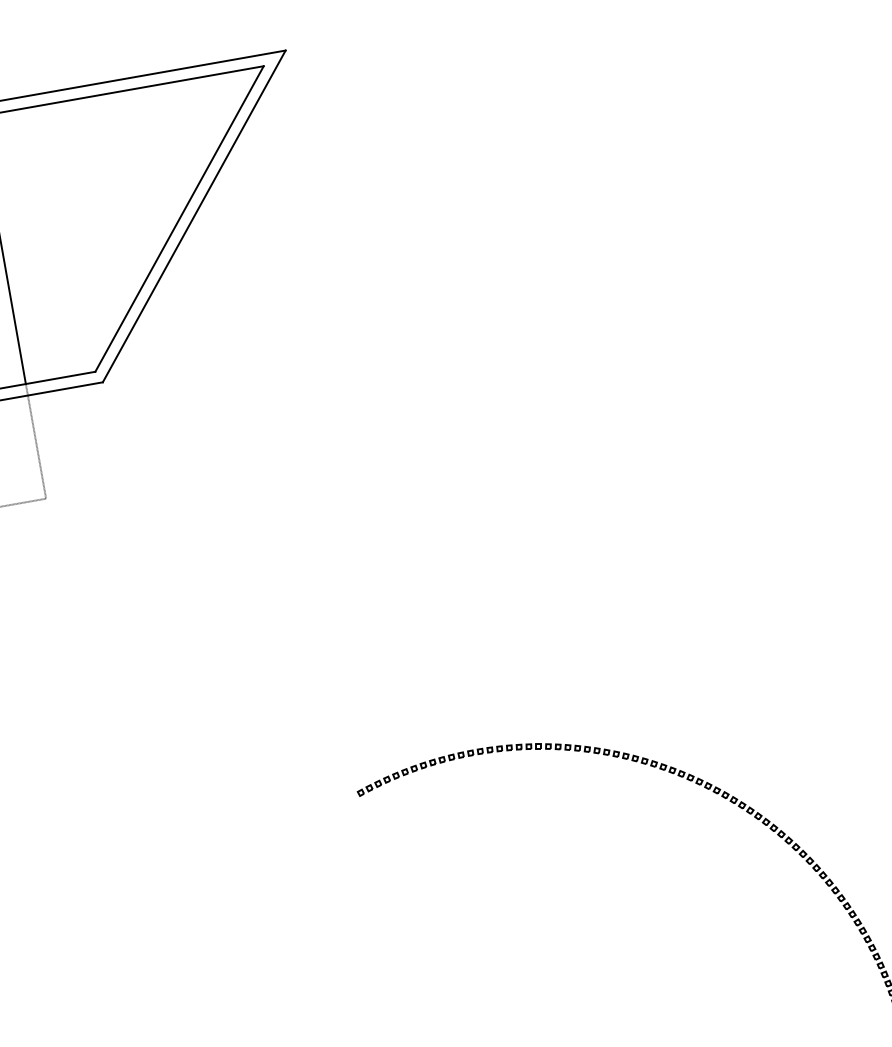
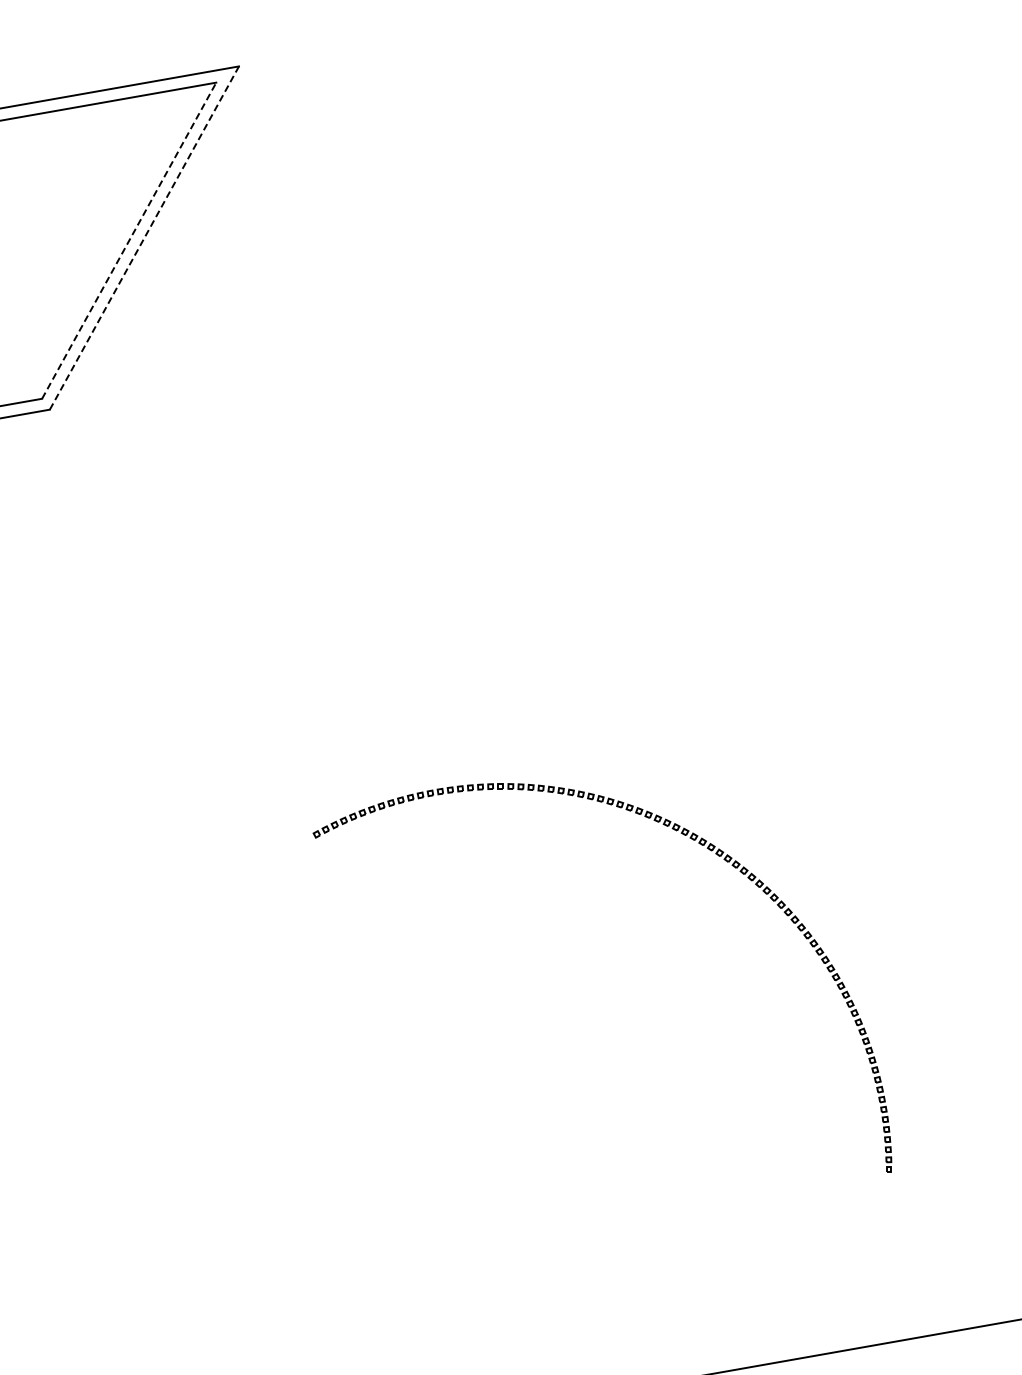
line: (194, 216) -> (144, 238), solid -> dashed
line: (179, 218) -> (129, 240), solid -> dashed

